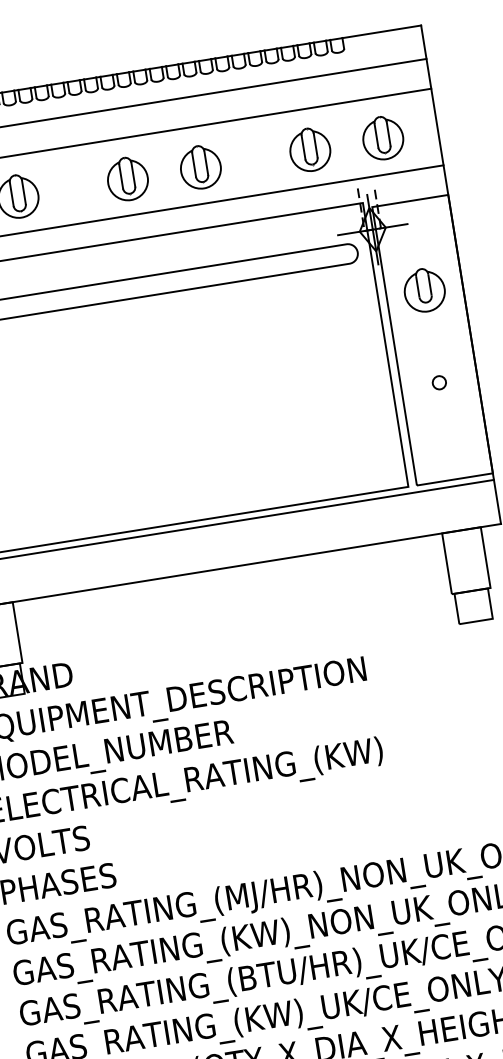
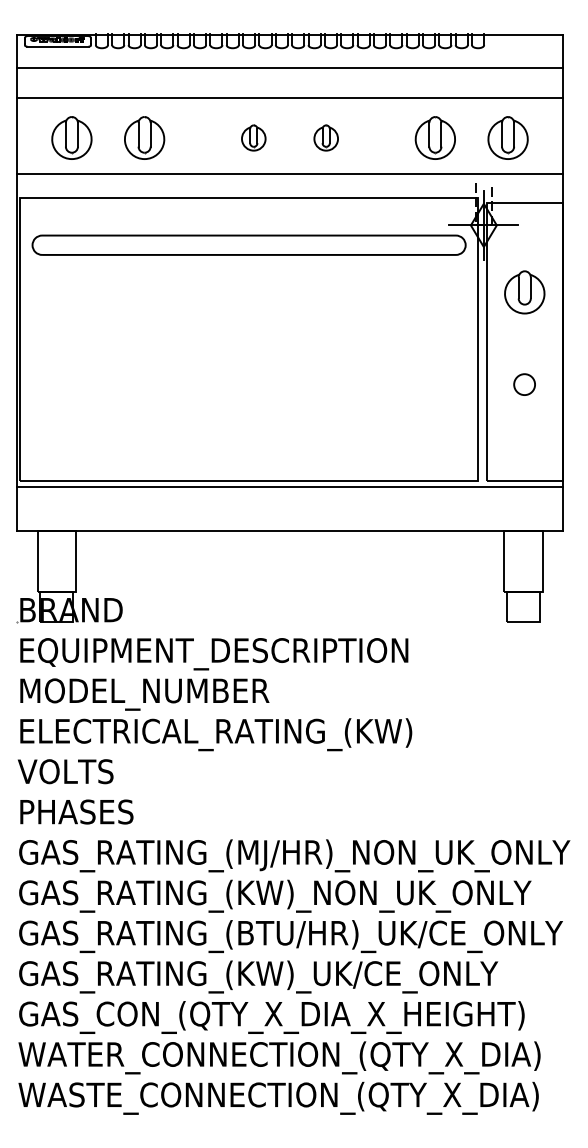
part: (199, 166) -> (325, 137), size x0.6
part: (127, 178) -> (253, 137), size x0.6
circle: (439, 382) -> (524, 384), size x1.6

